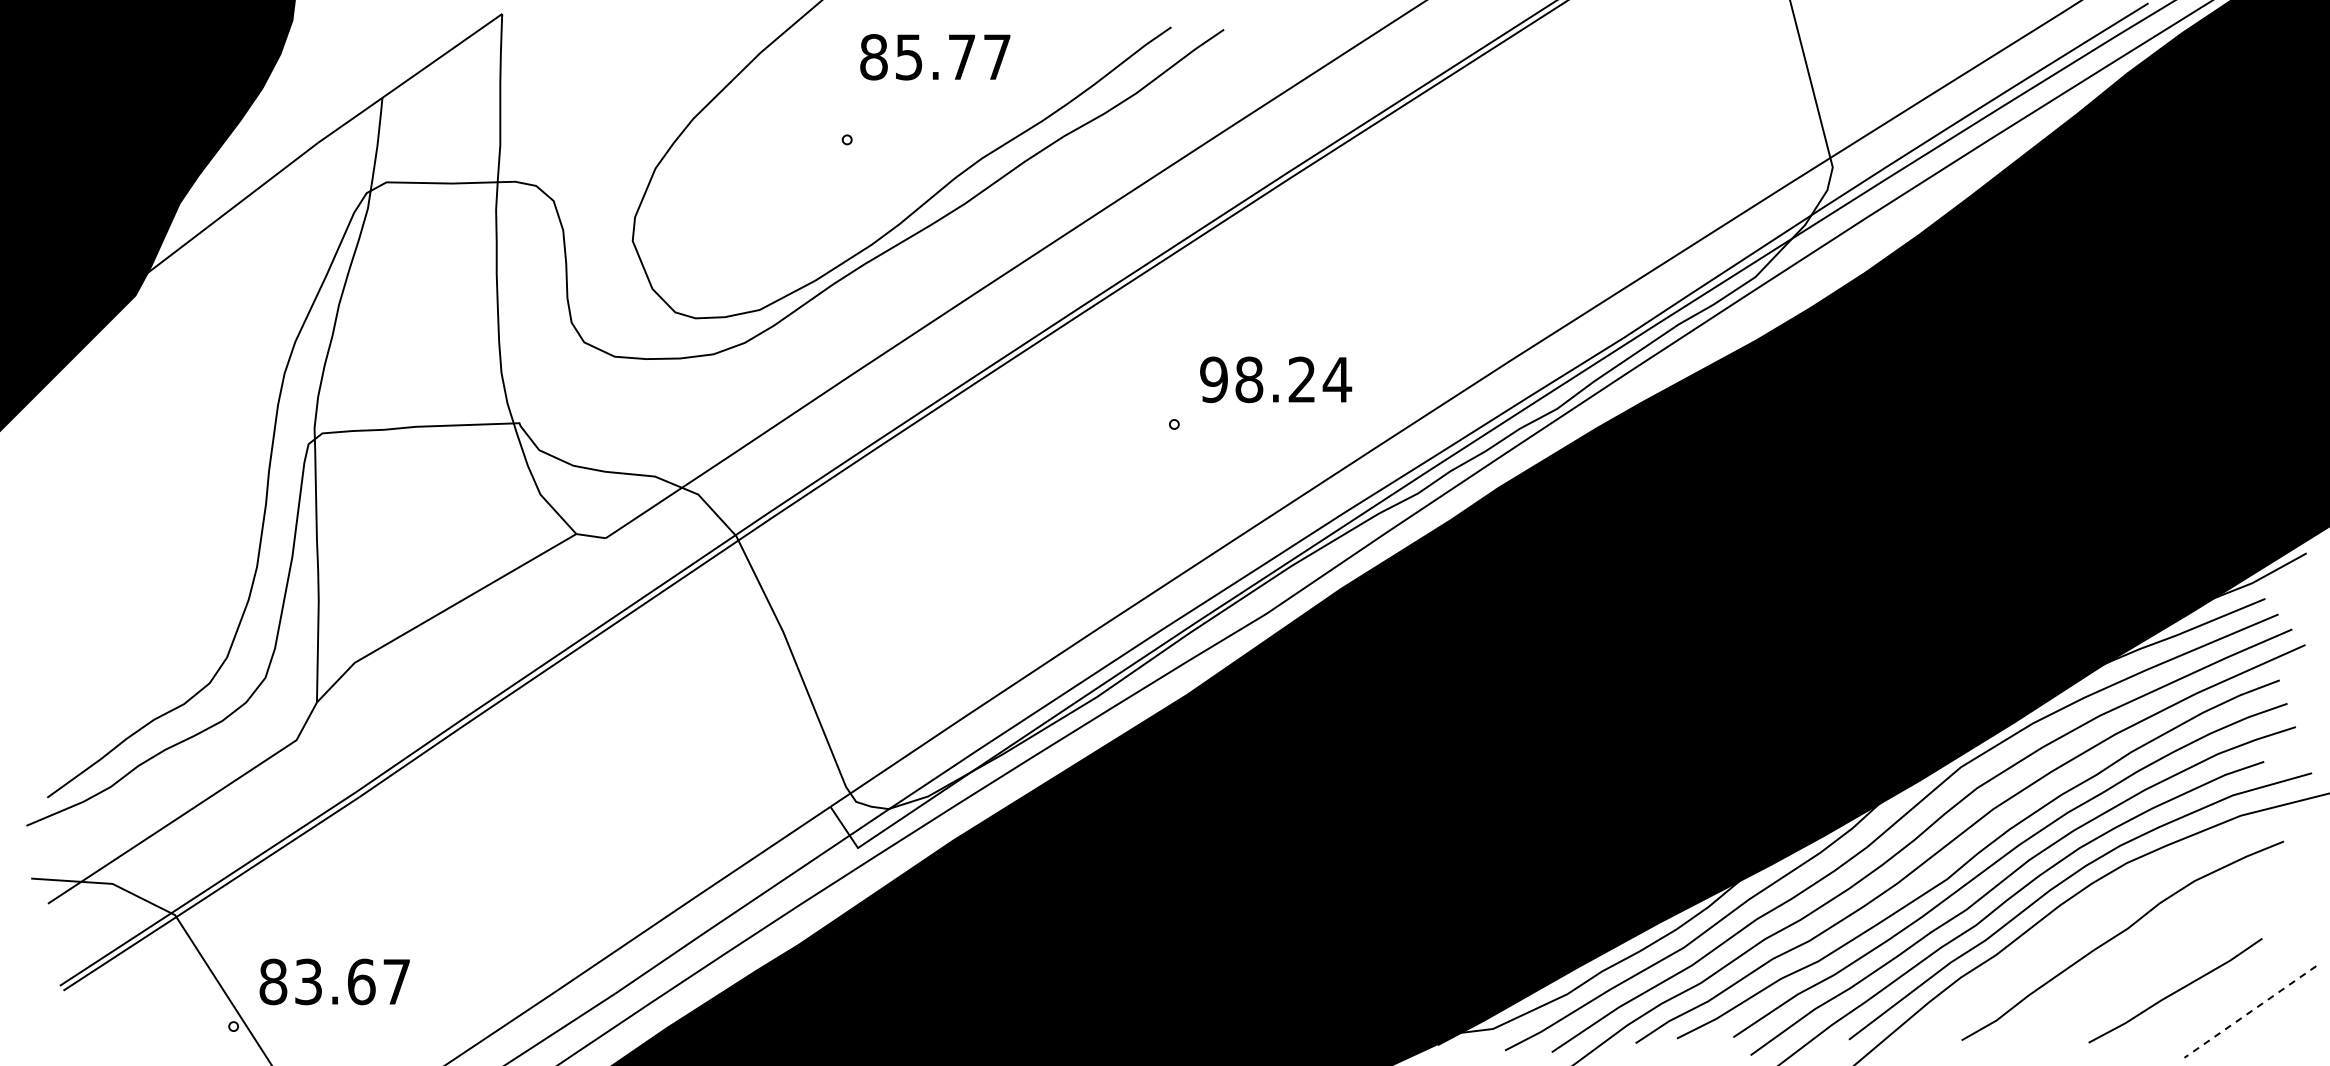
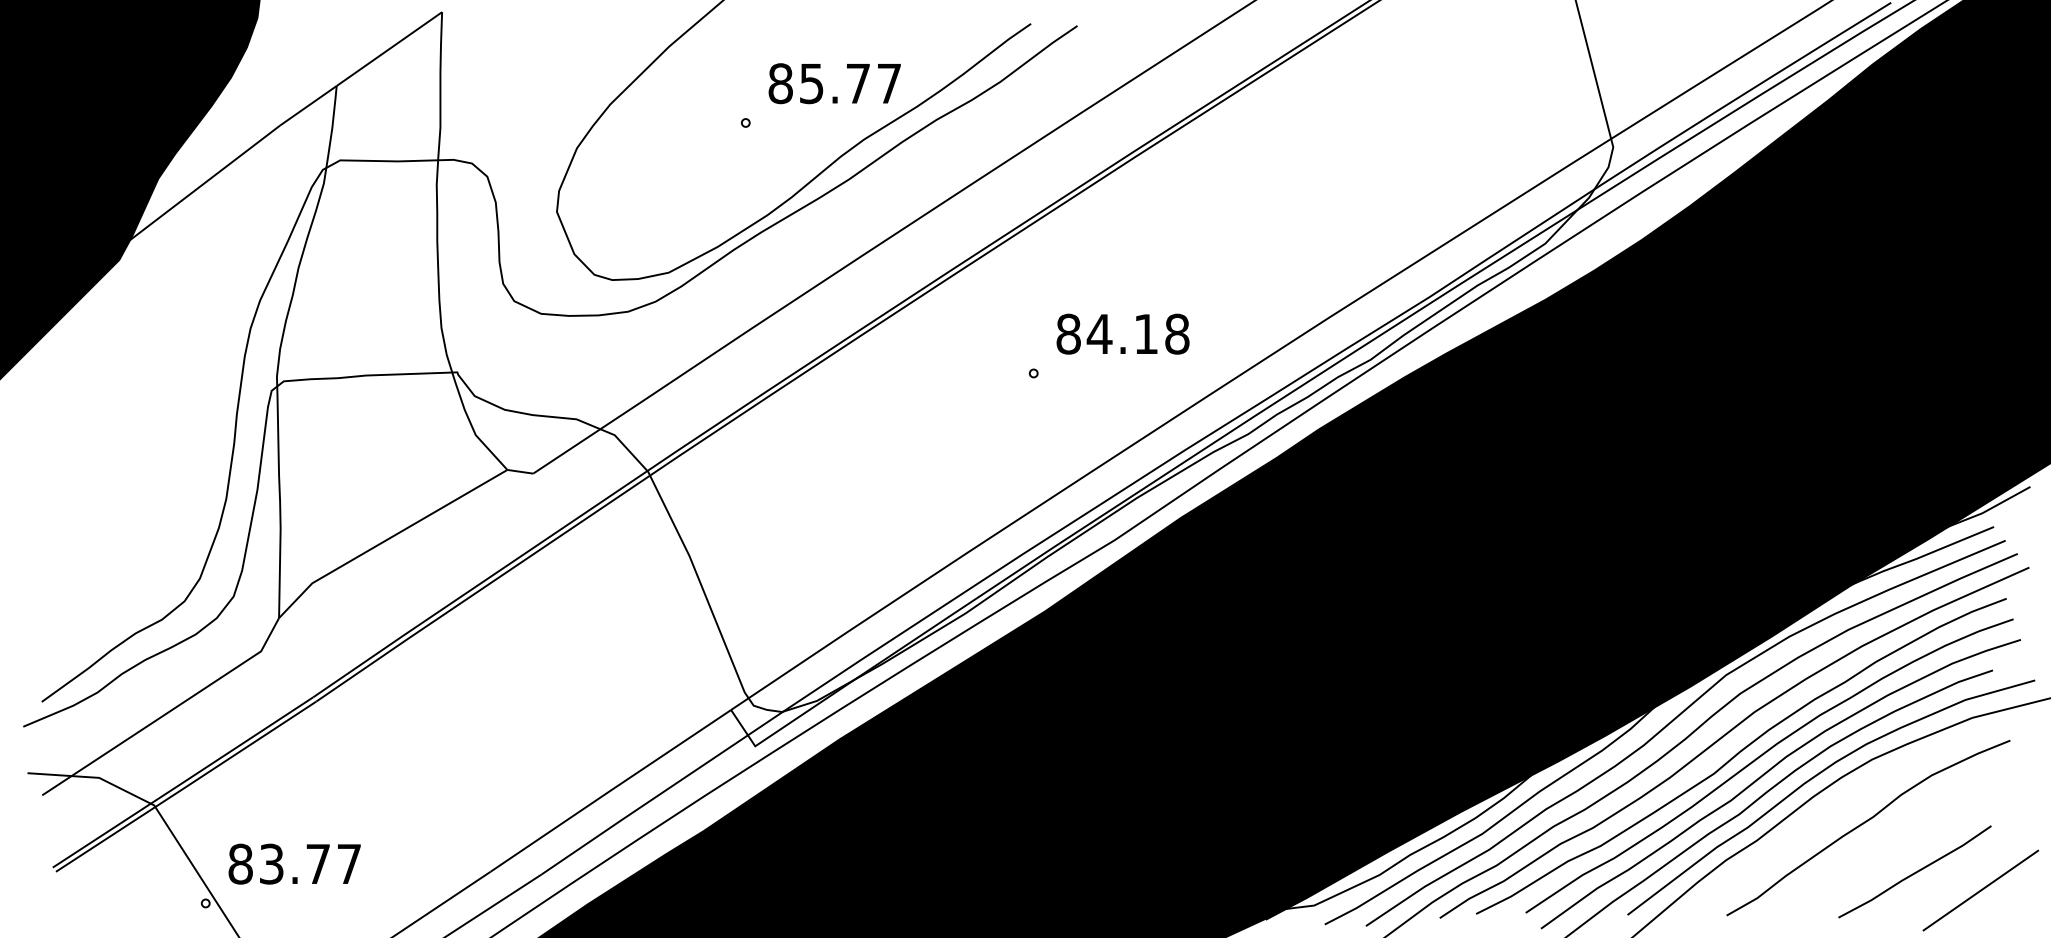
text: (935, 57) -> (834, 83), moved
text: (1276, 379) -> (1123, 333), 98.24 -> 84.18
text: (361, 981) -> (318, 863), 83.67 -> 83.77
line: (2249, 1012) -> (1980, 891), dashed -> solid

